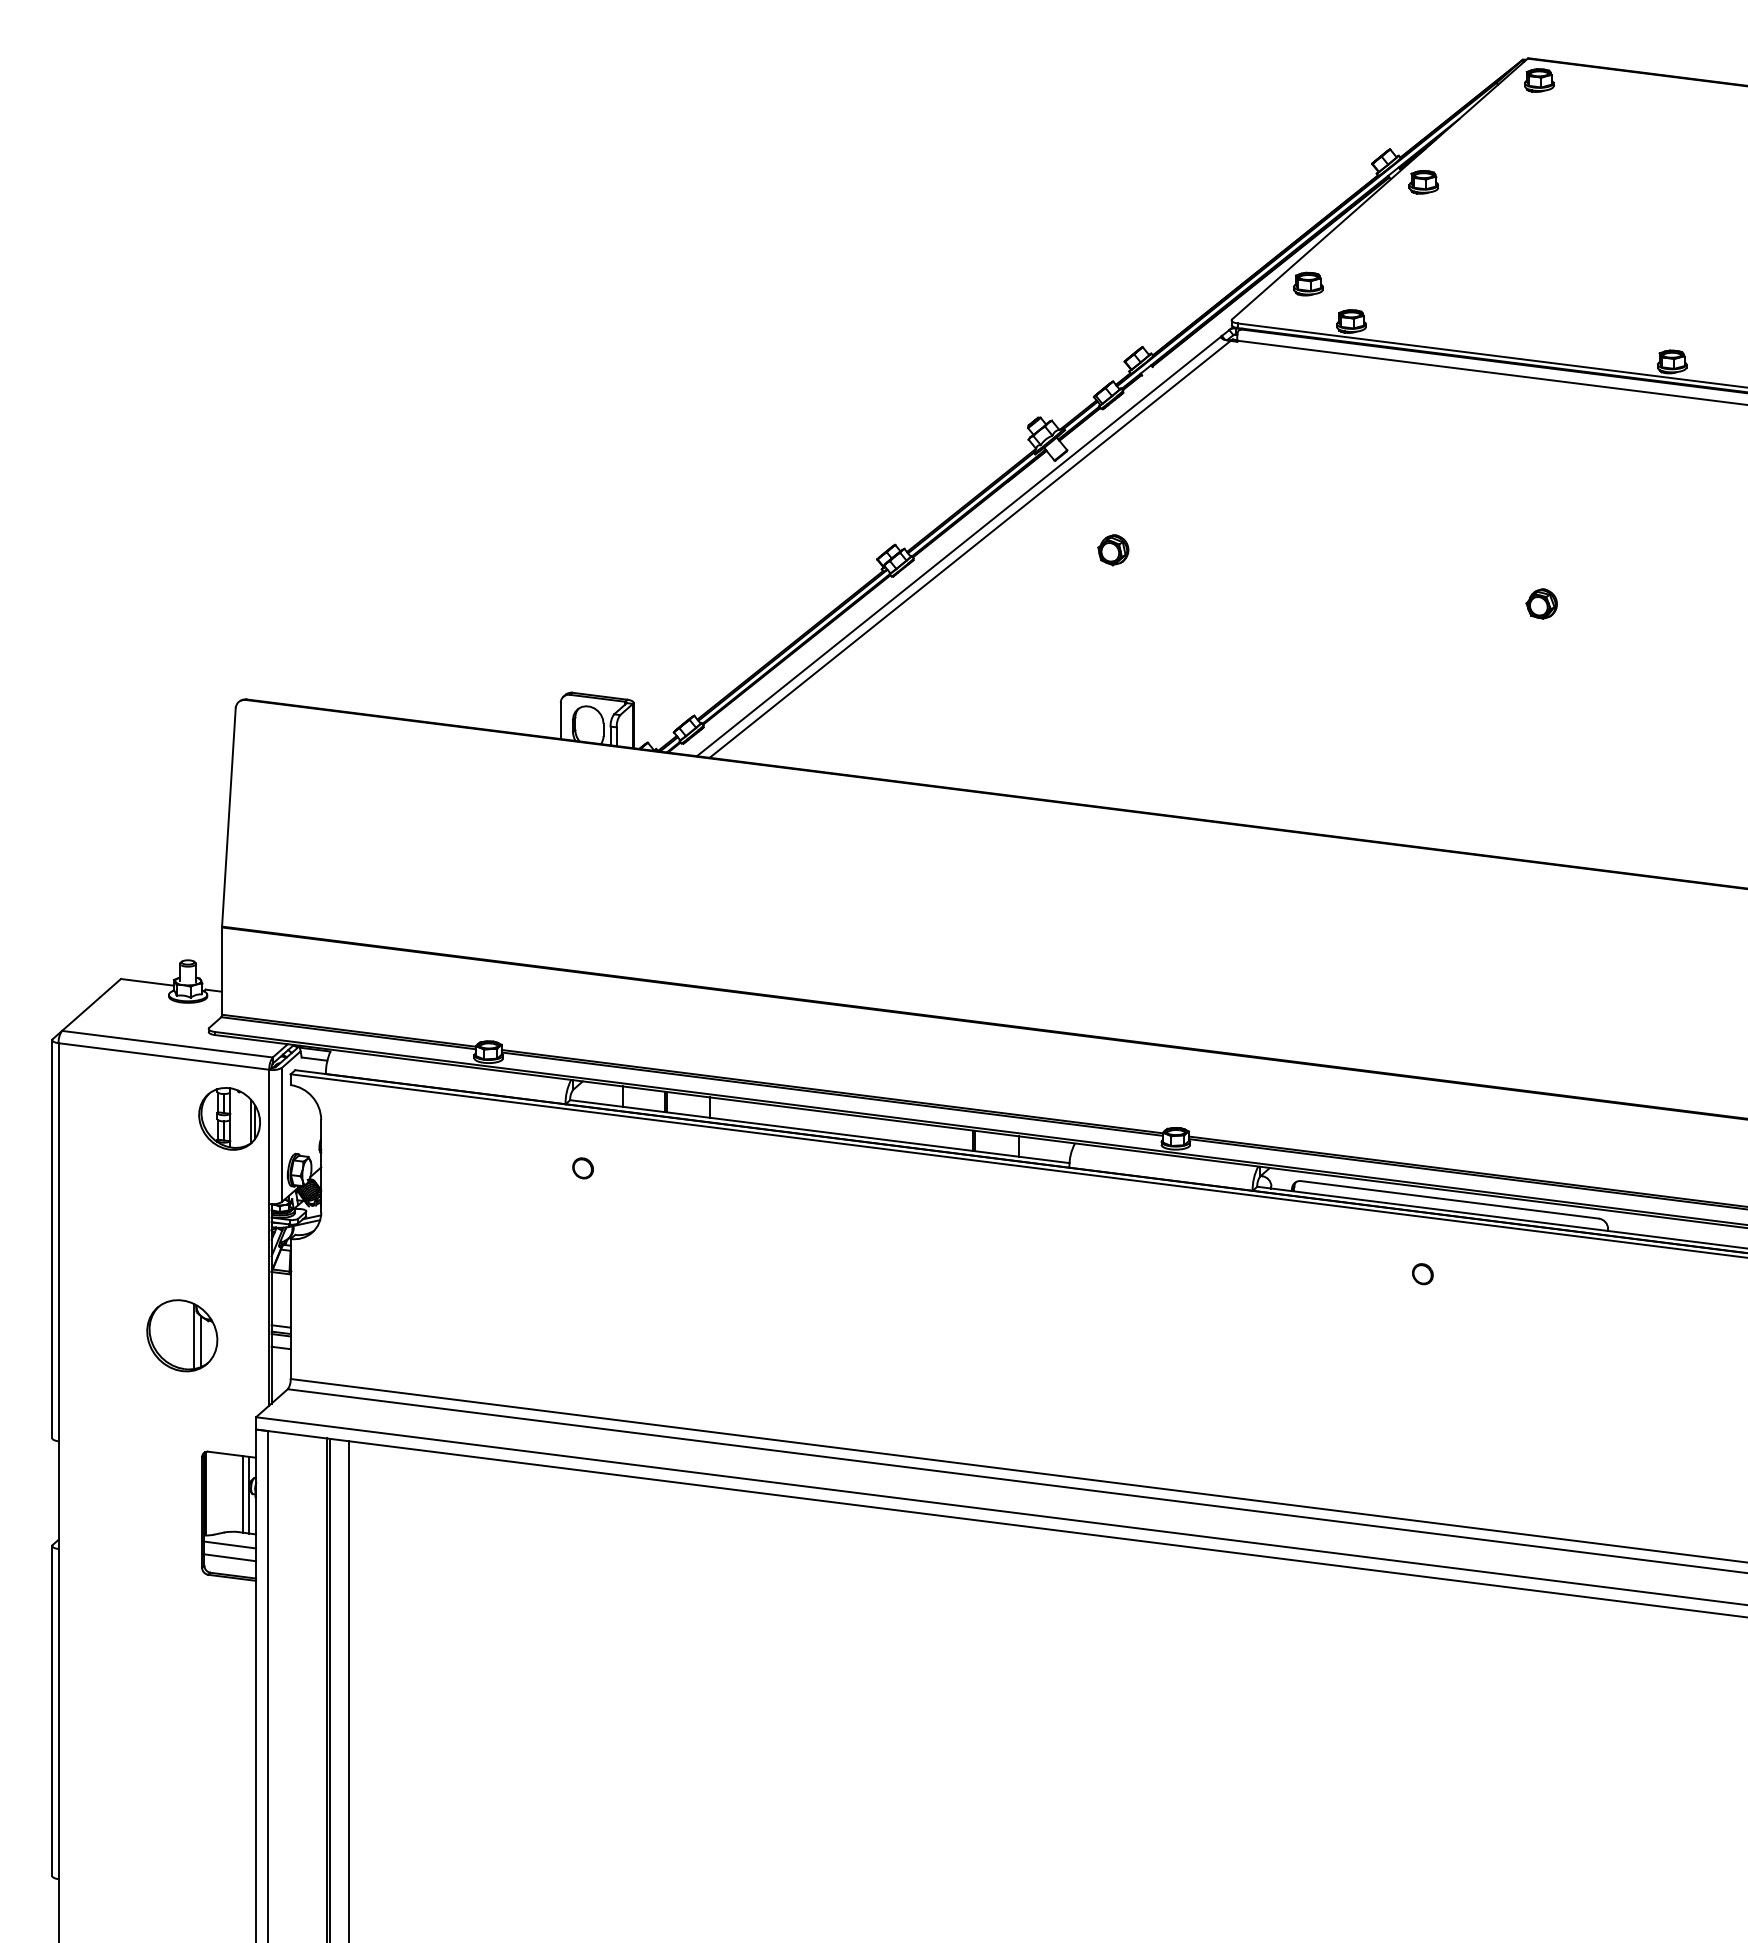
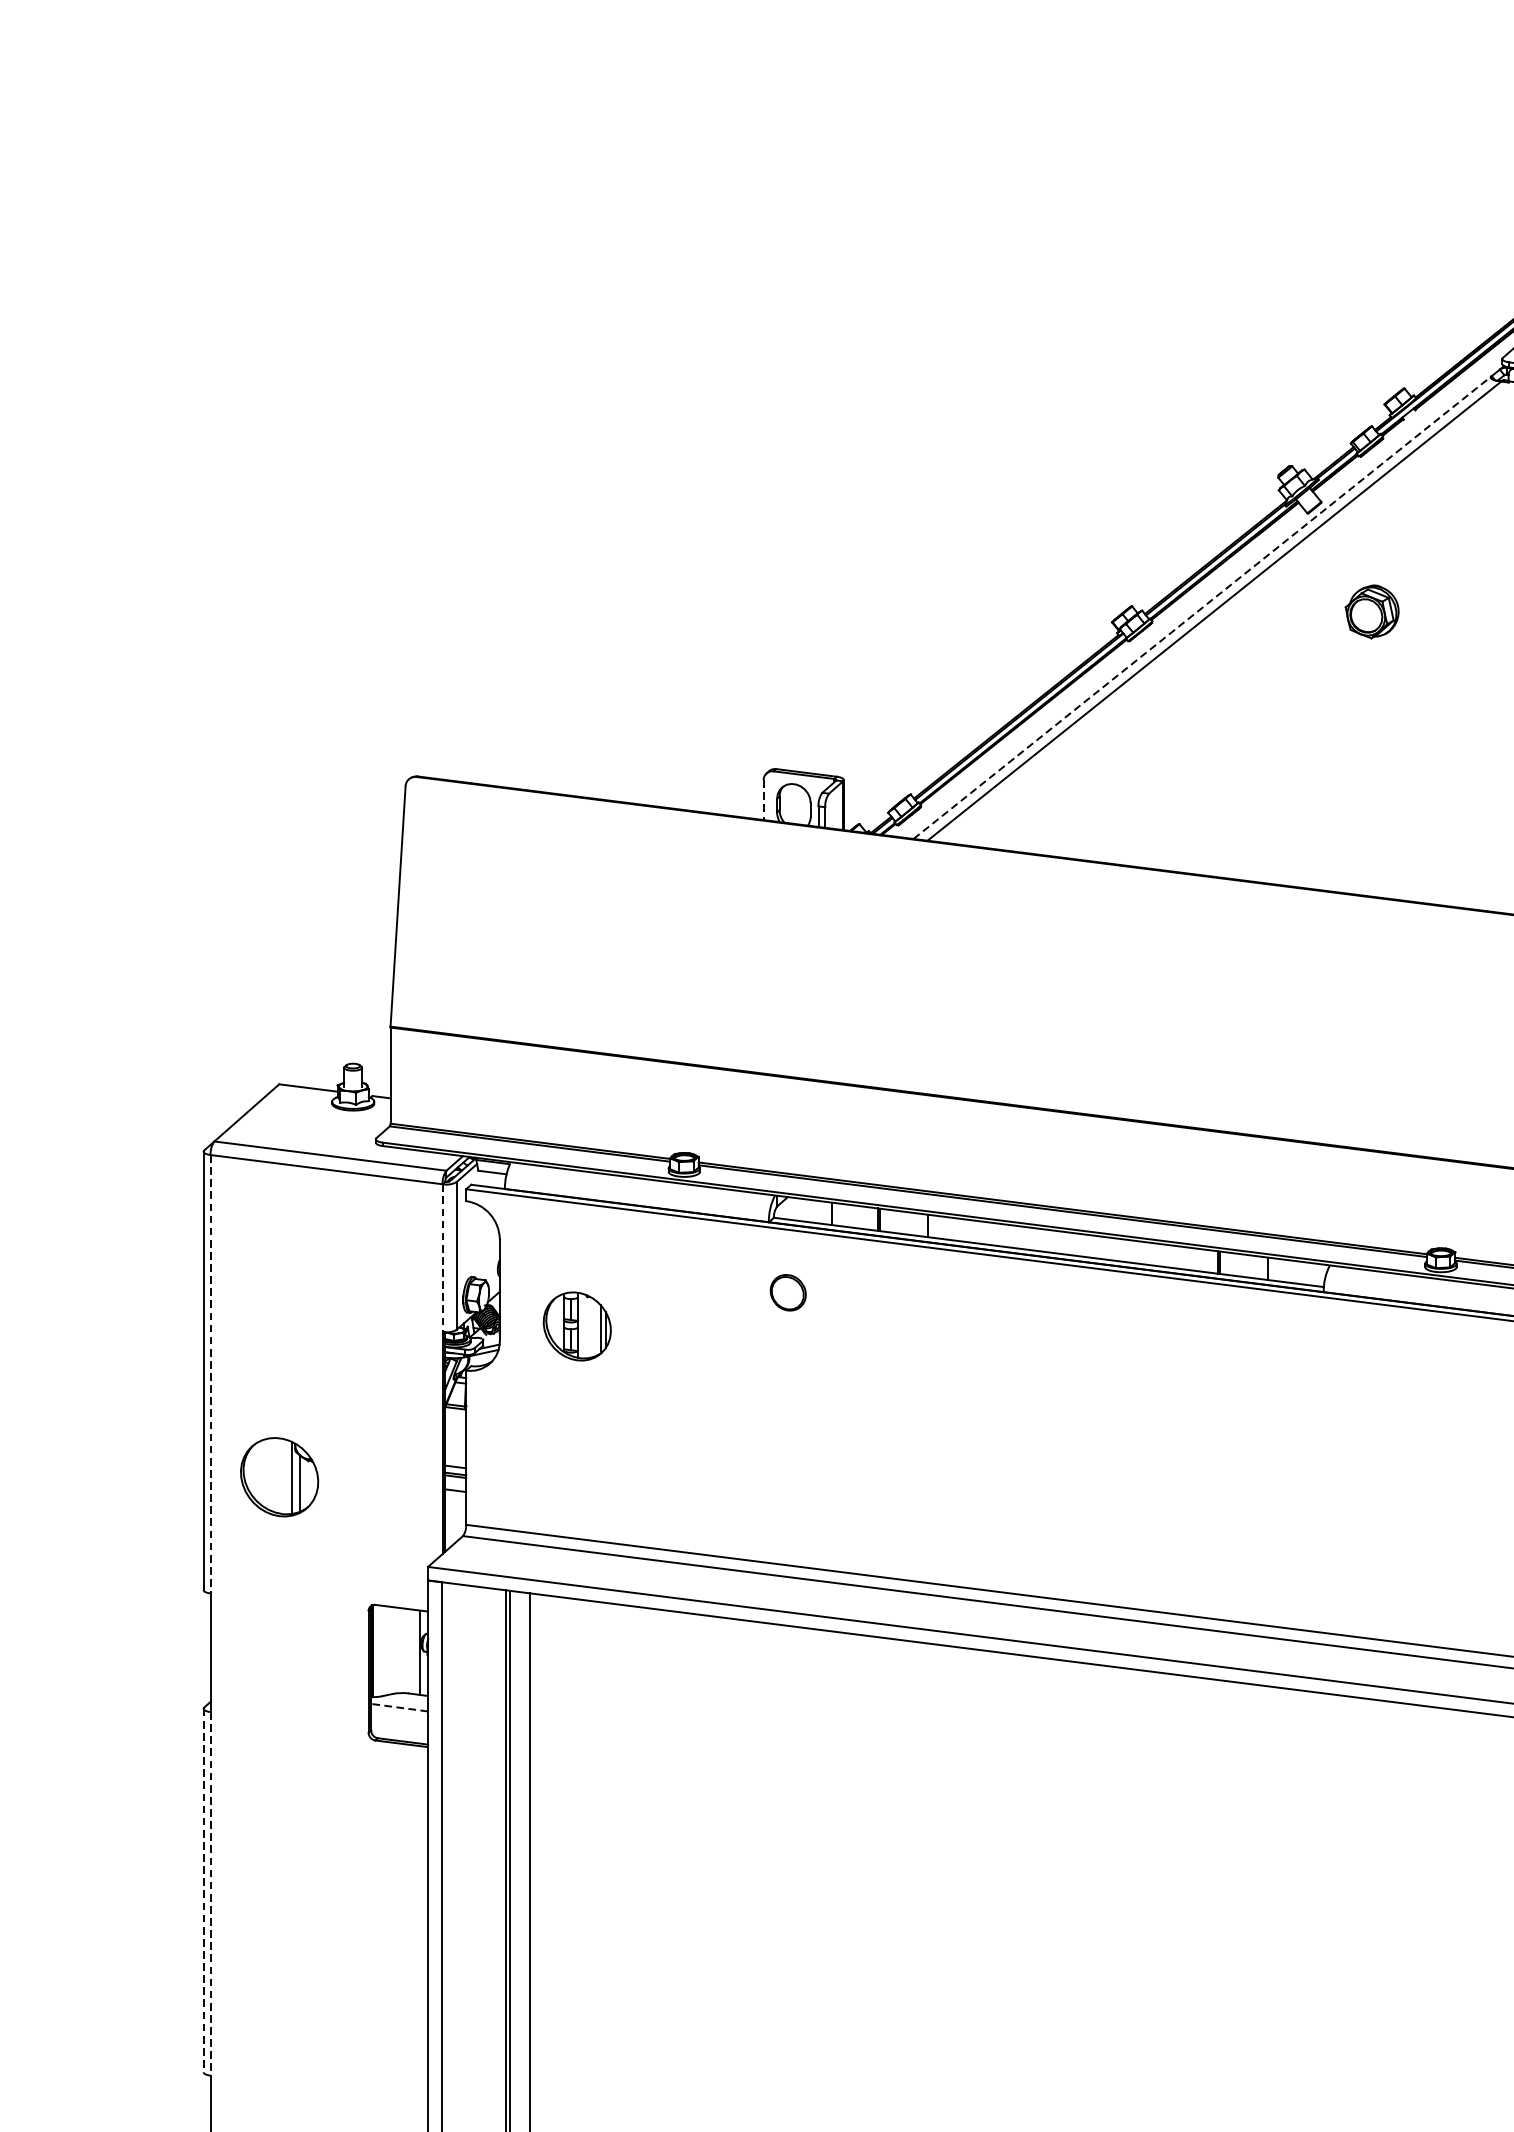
line: (959, 546) -> (1202, 608), solid -> dashed
part: (1113, 550) -> (1372, 612), size x1.6
line: (560, 721) -> (763, 800), solid -> dashed
part: (229, 1118) -> (577, 1326), moved
line: (269, 1137) -> (442, 1258), solid -> dashed
part: (582, 1168) -> (787, 1293), size x1.6
line: (58, 1242) -> (210, 1374), solid -> dashed
part: (182, 1335) -> (279, 1476), moved
line: (242, 1494) -> (413, 1652), removed
line: (229, 1544) -> (398, 1707), solid -> dashed
line: (230, 1557) -> (399, 1721), removed
line: (52, 1711) -> (203, 1891), solid -> dashed
line: (58, 1714) -> (210, 1894), solid -> dashed

